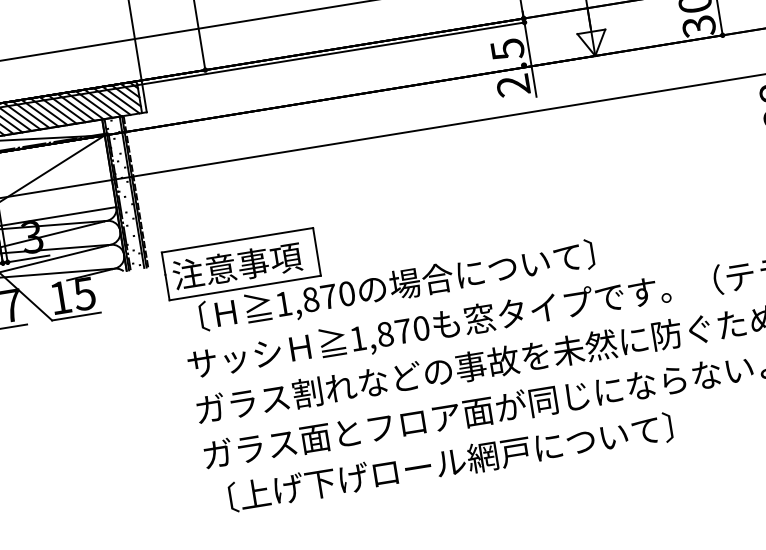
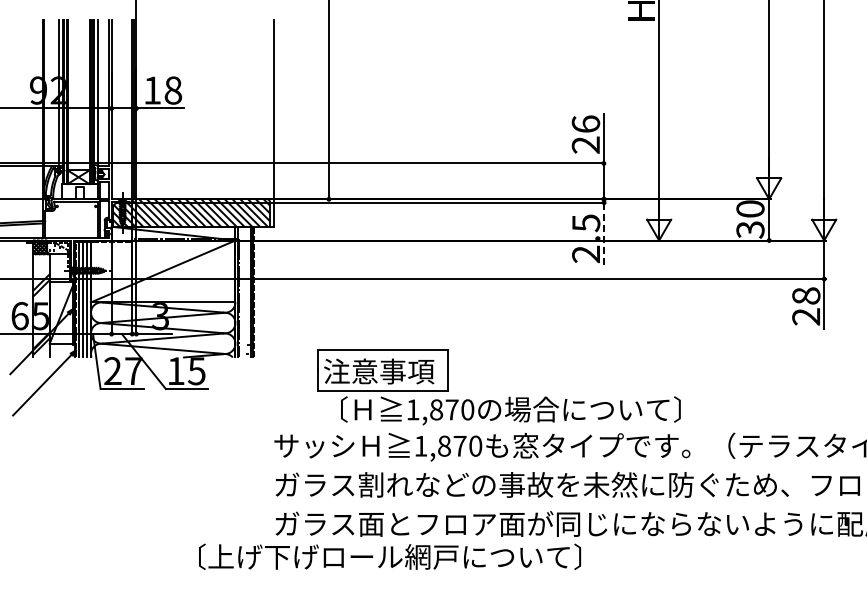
line: (531, 60) -> (604, 235), solid -> dashed
part: (376, 277) -> (494, 400), moved
text: (451, 461) -> (390, 556), moved

